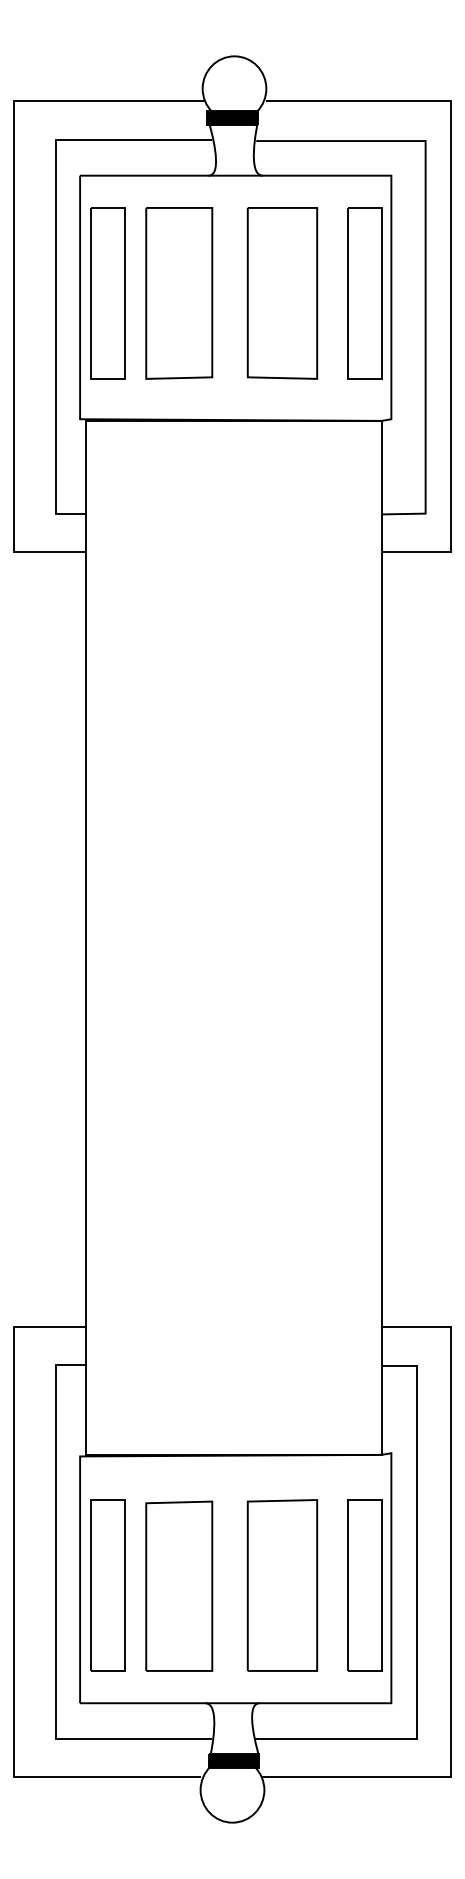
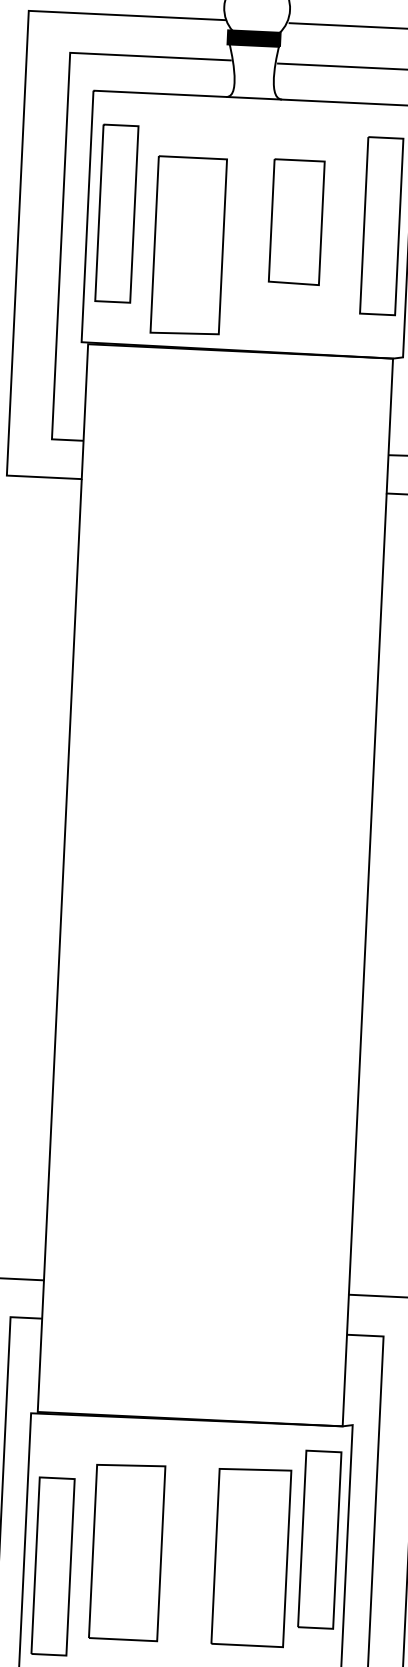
part: (179, 293) -> (189, 246), moved
part: (282, 293) -> (296, 222), size x0.7
part: (107, 1585) -> (52, 1566), moved
part: (282, 1585) -> (251, 1557), moved
part: (364, 1585) -> (319, 1539), moved

